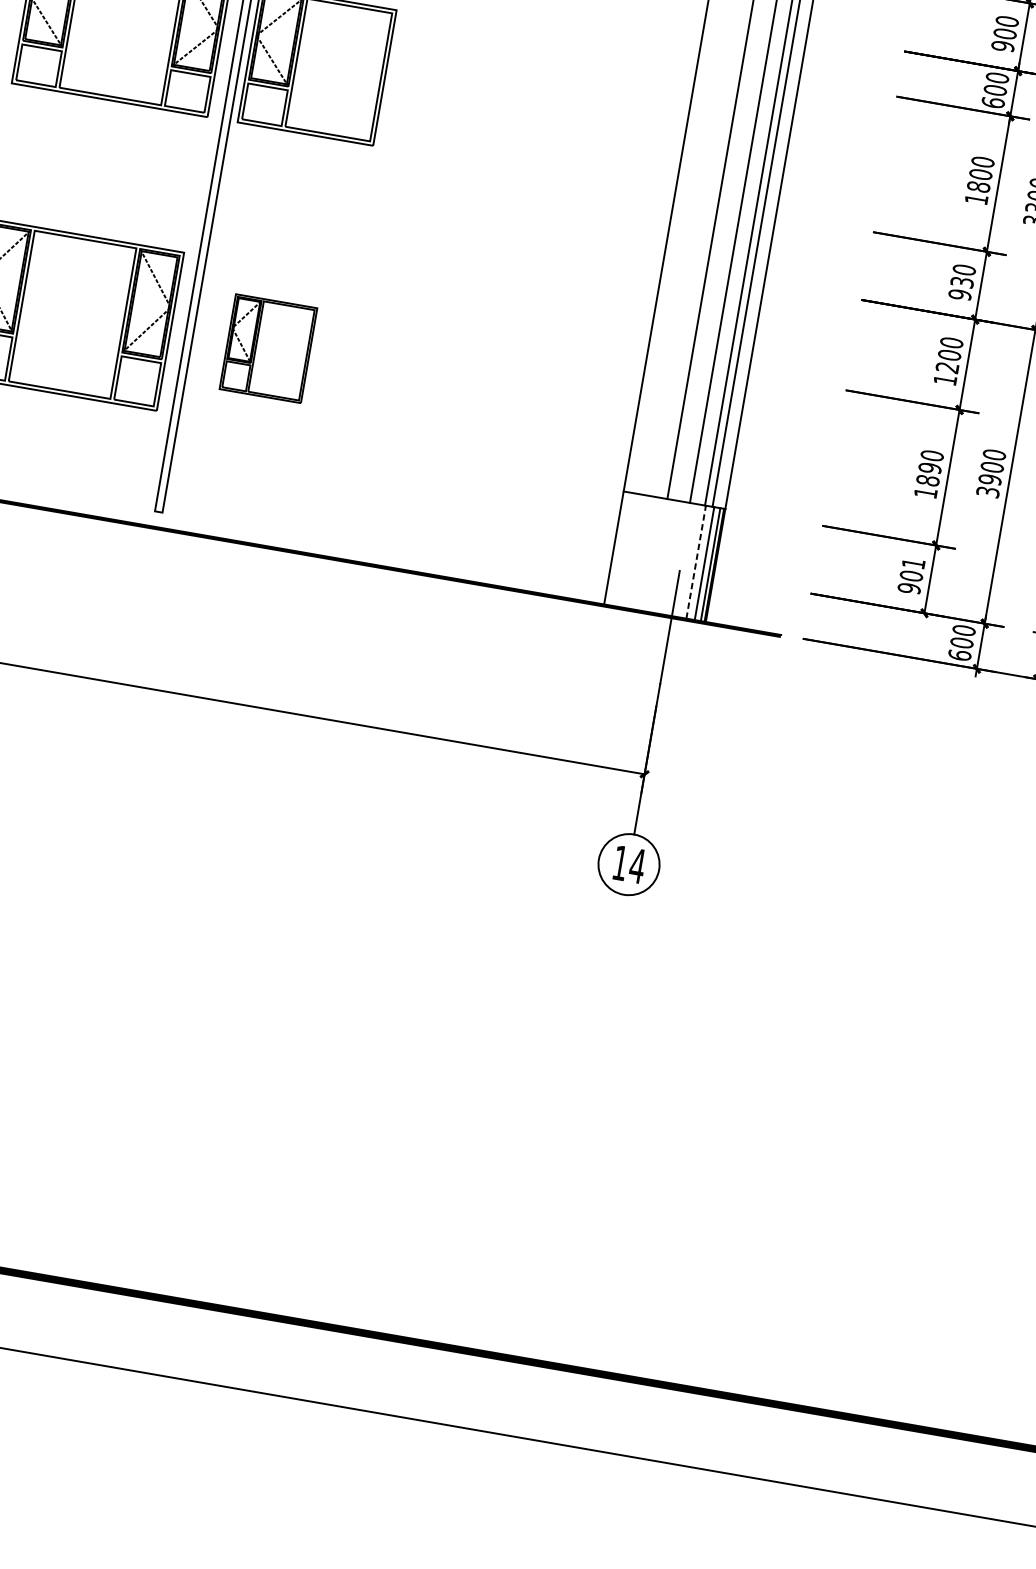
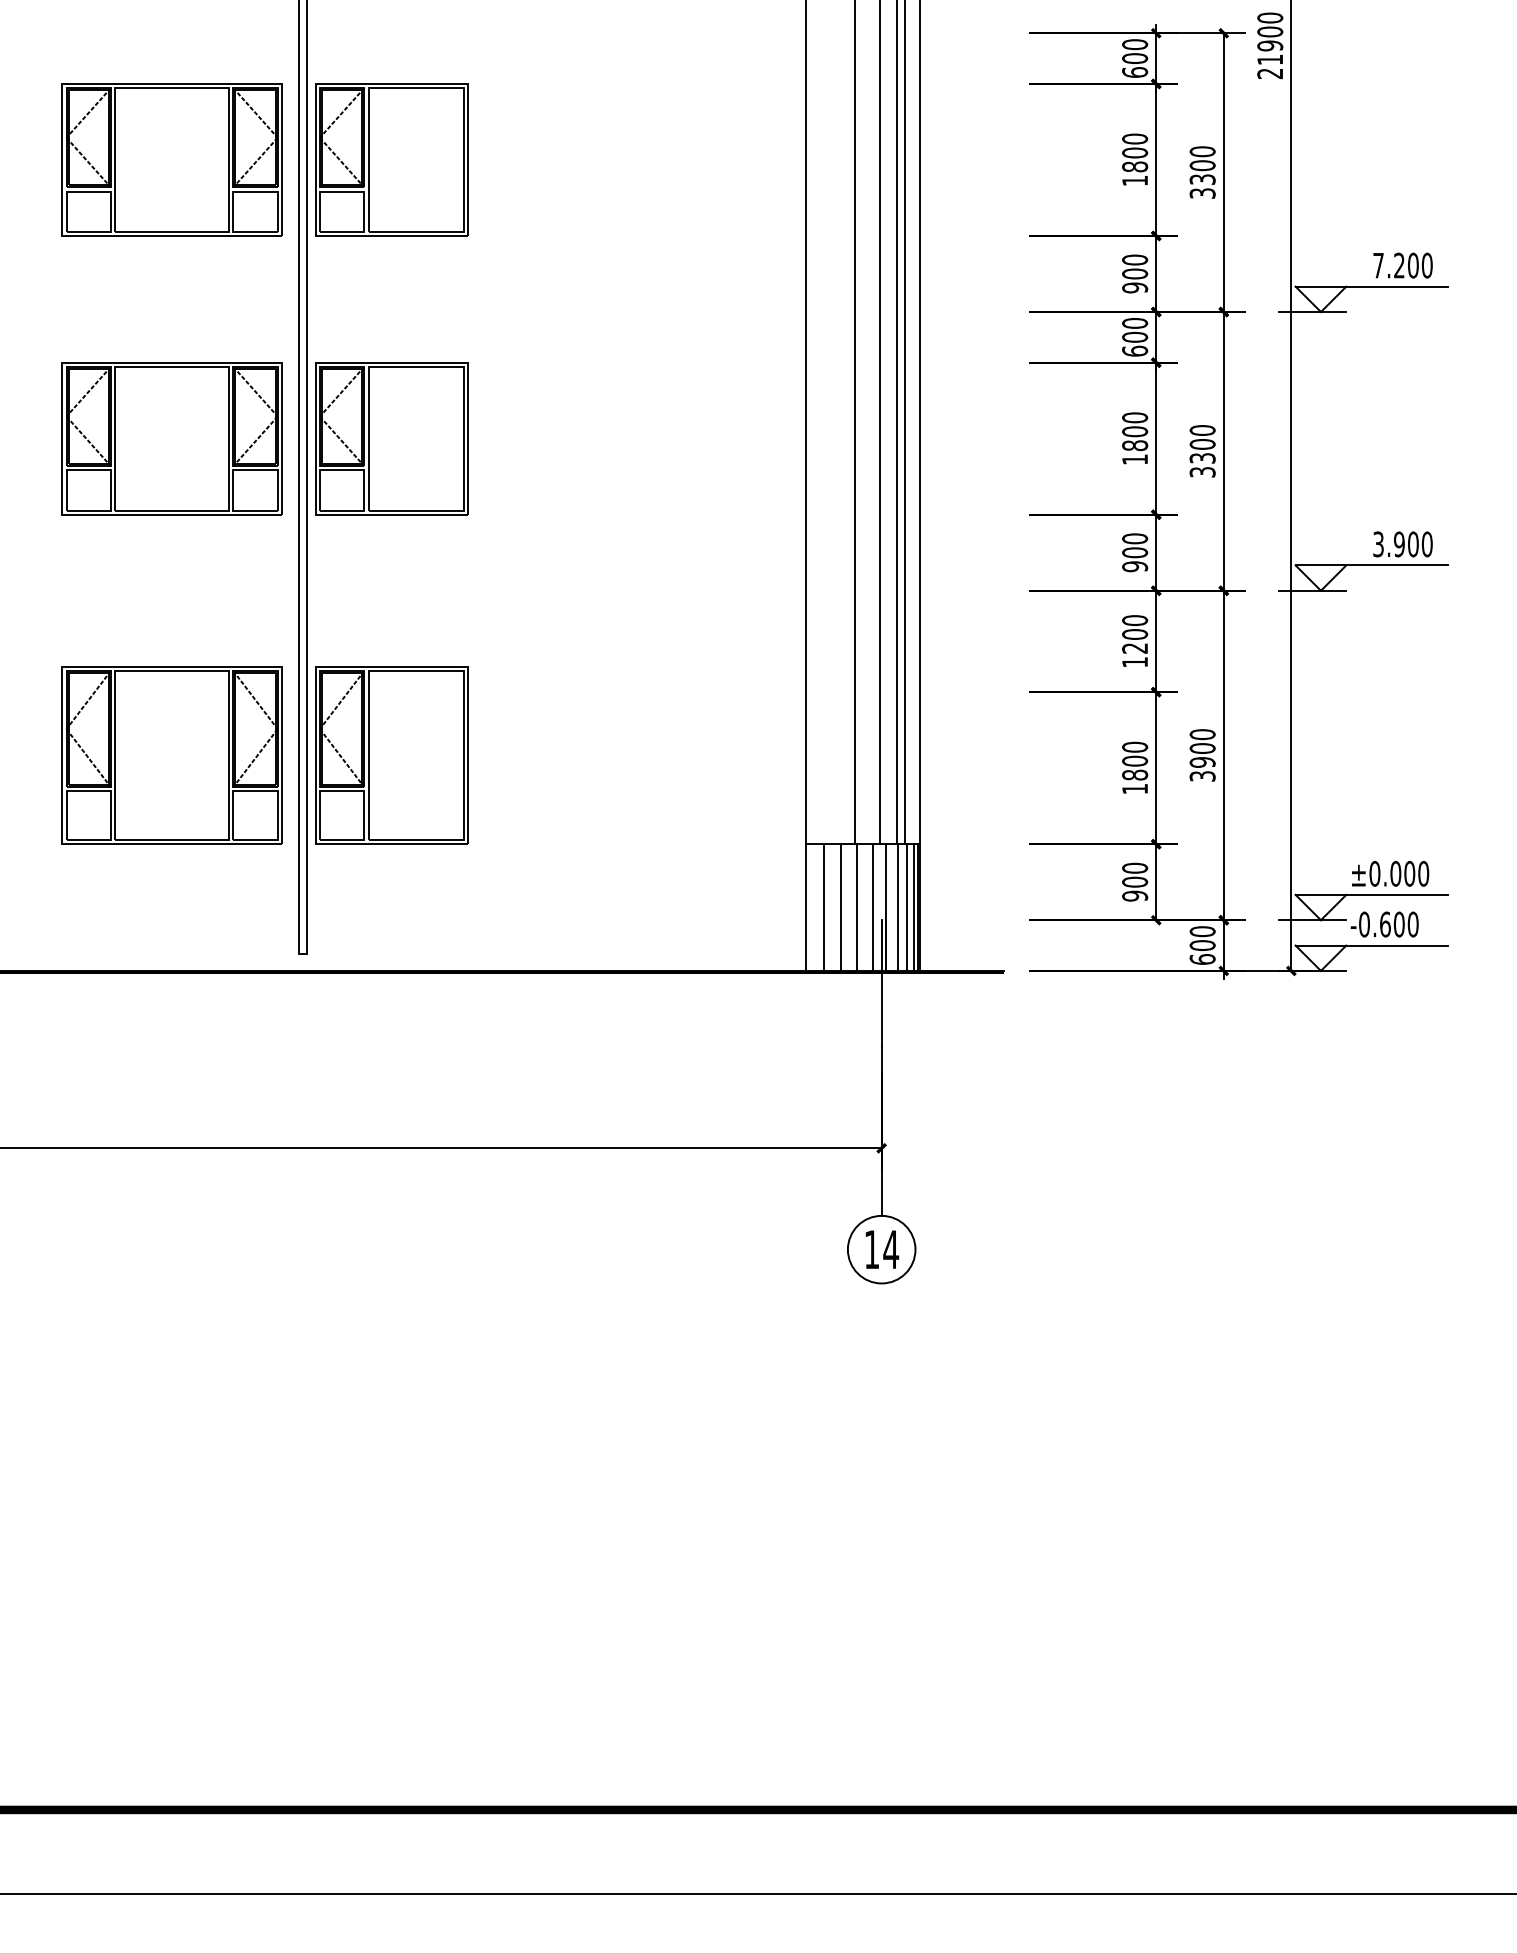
text: (962, 282) -> (1135, 552), 930 -> 900
part: (268, 348) -> (391, 755), size x1.67
text: (930, 467) -> (1135, 760), 1890 -> 1800
line: (629, 550) -> (823, 907), added
line: (644, 553) -> (840, 907), added
line: (660, 555) -> (857, 907), added
line: (673, 558) -> (872, 907), added
line: (686, 560) -> (886, 907), added
line: (695, 562) -> (897, 907), dashed -> solid
text: (914, 563) -> (1135, 867), 901 -> 900

